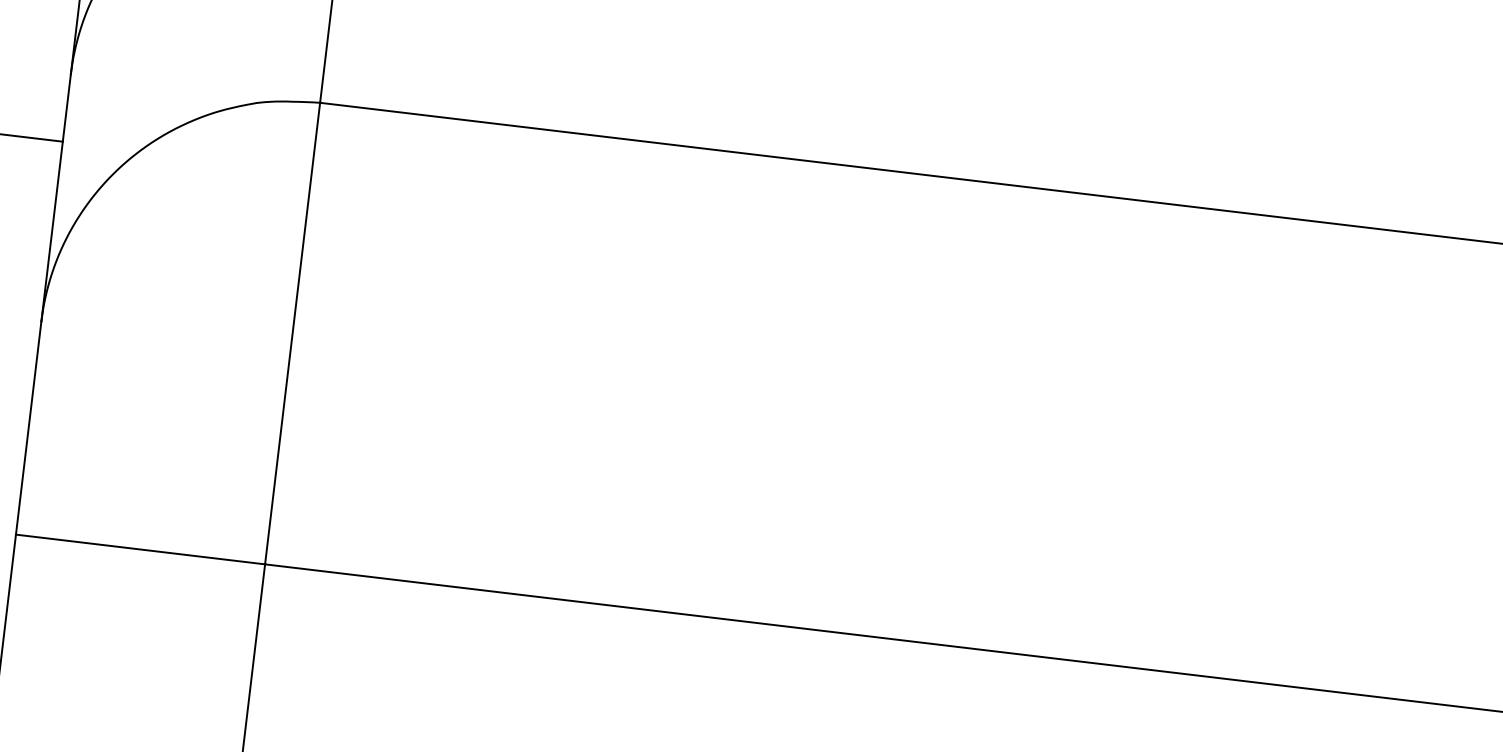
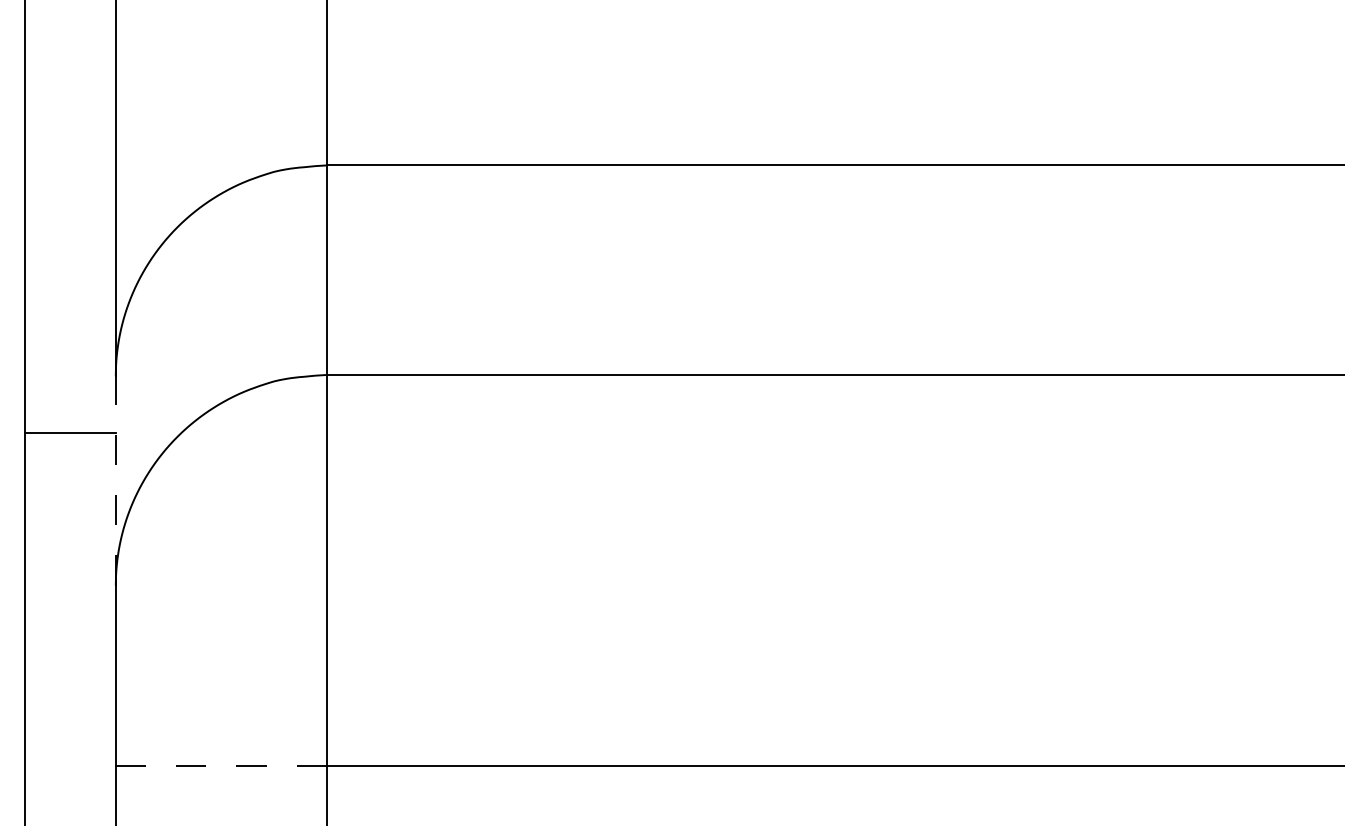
line: (55, 197) -> (115, 480), solid -> dashed
line: (140, 549) -> (221, 766), solid -> dashed

